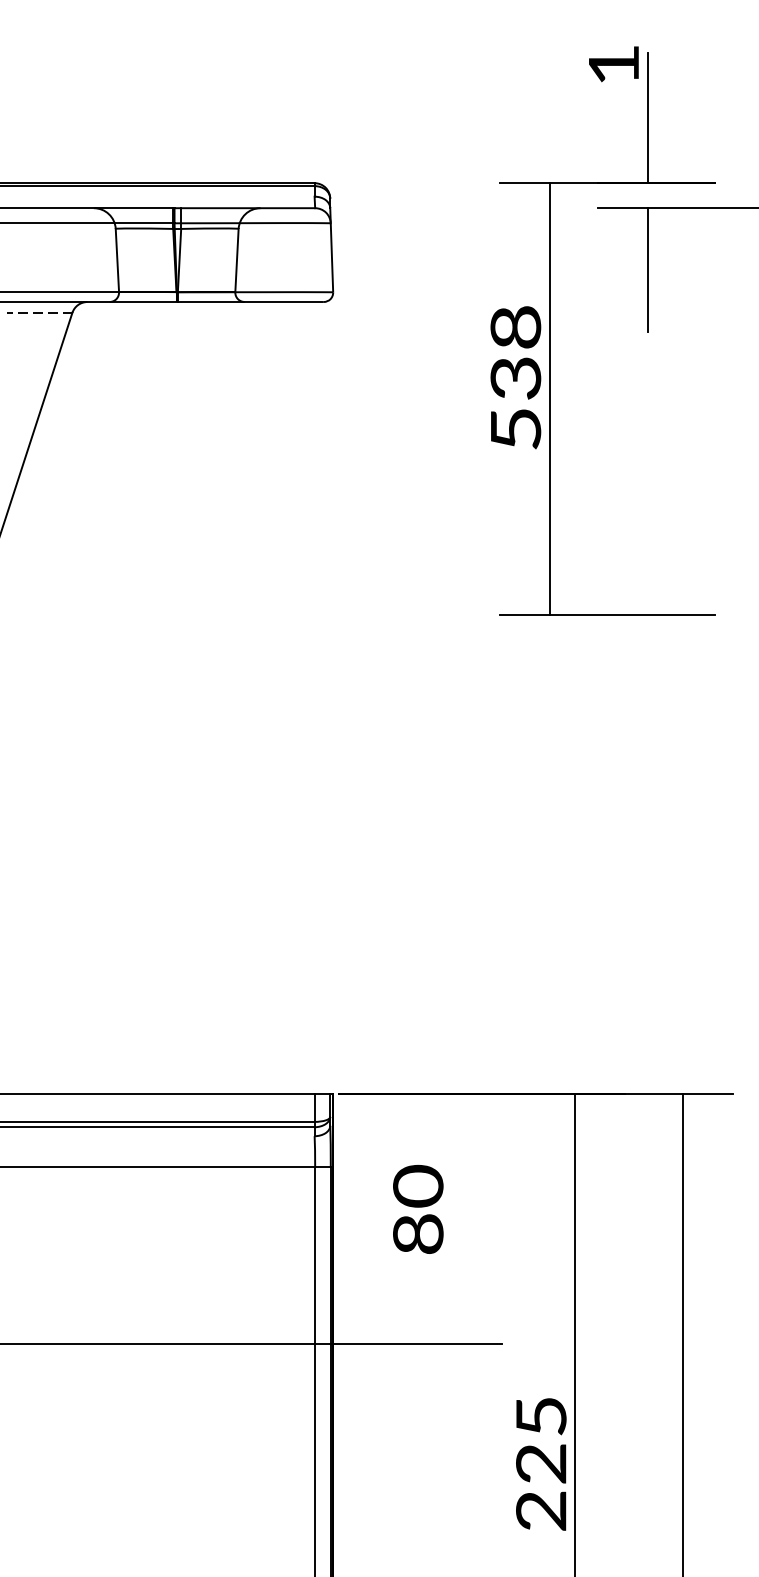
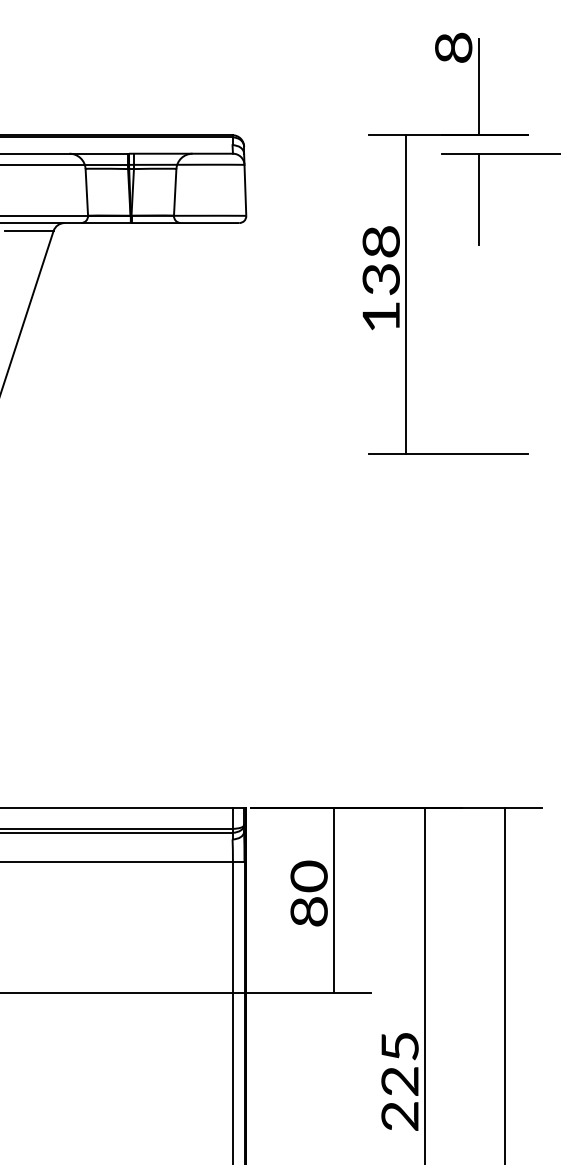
text: (613, 64) -> (453, 47), 1 -> 8
line: (38, 313) -> (28, 231), dashed -> solid
text: (516, 428) -> (381, 316), 538 -> 138
line: (452, 1218) -> (334, 900), added

